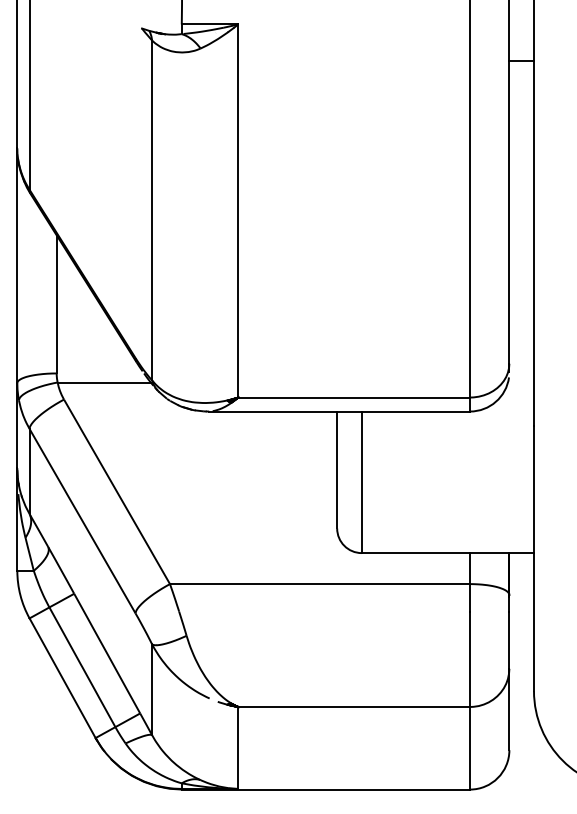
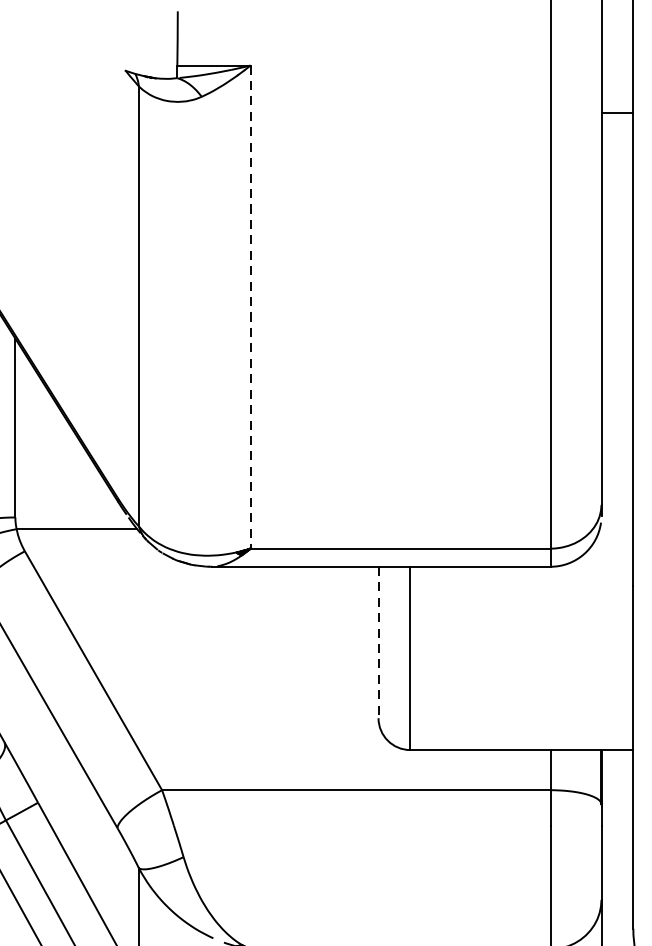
line: (238, 210) -> (250, 306), solid -> dashed
line: (337, 470) -> (378, 643), solid -> dashed

